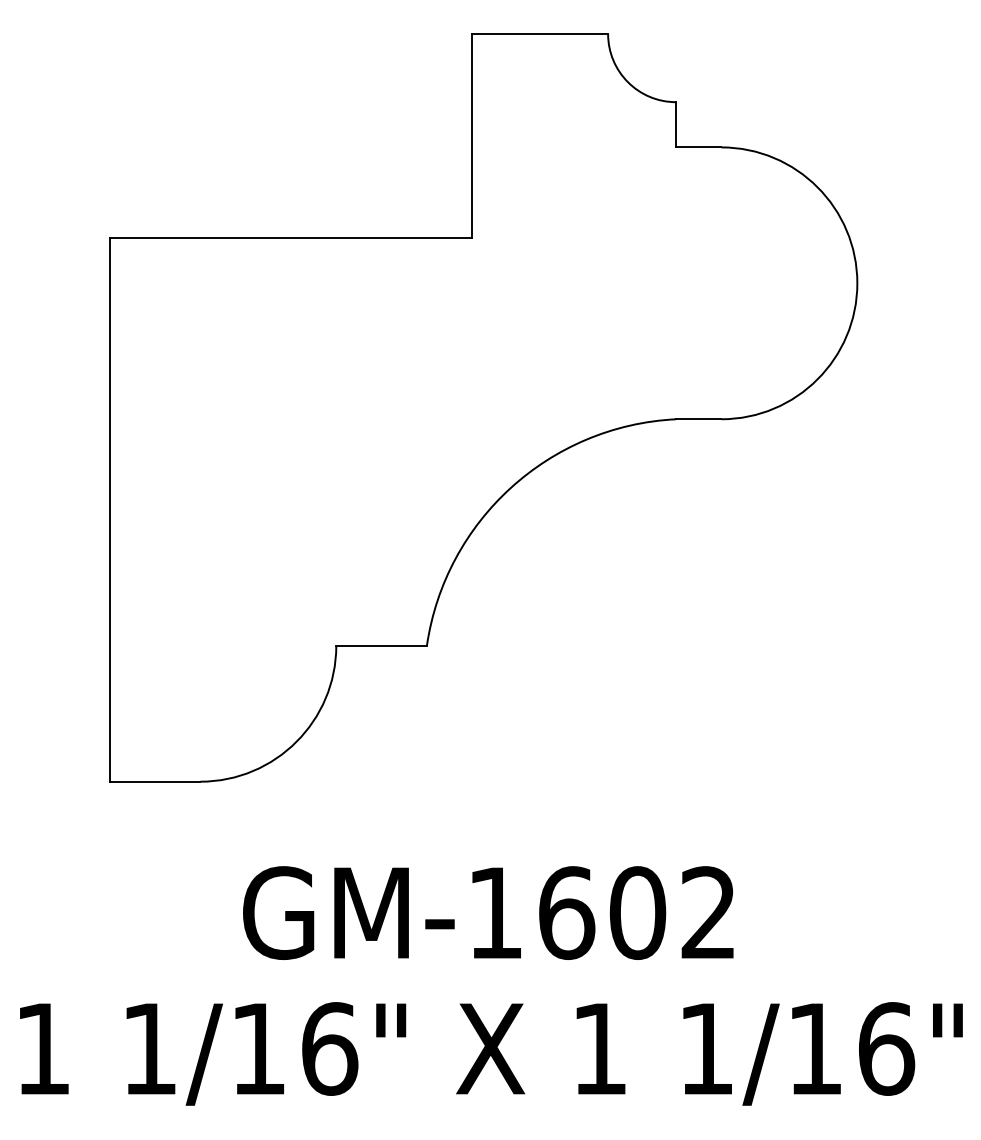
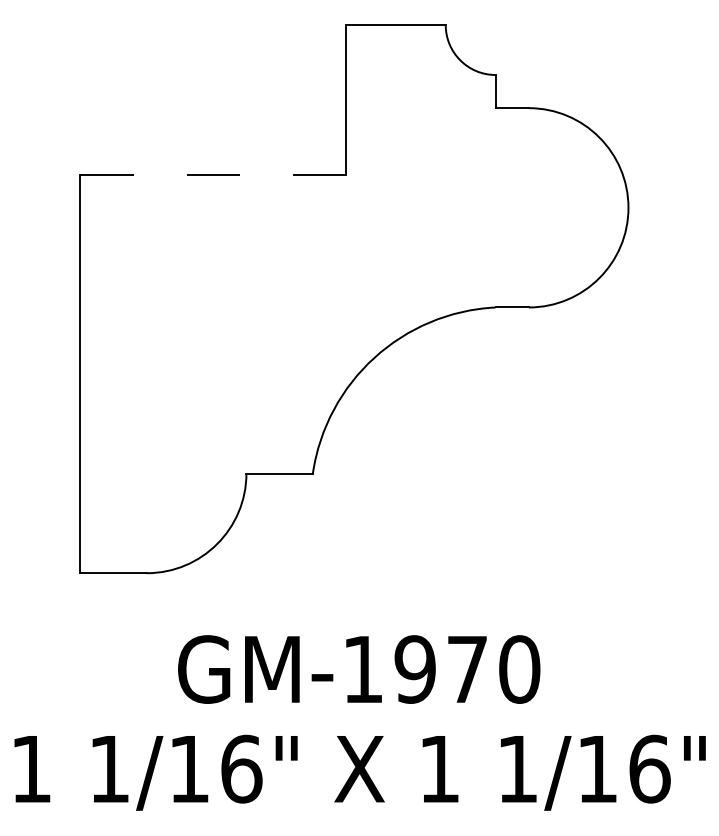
line: (290, 238) -> (212, 174), solid -> dashed
text: (637, 913) -> (467, 669), GM-1602 -> GM-1970

